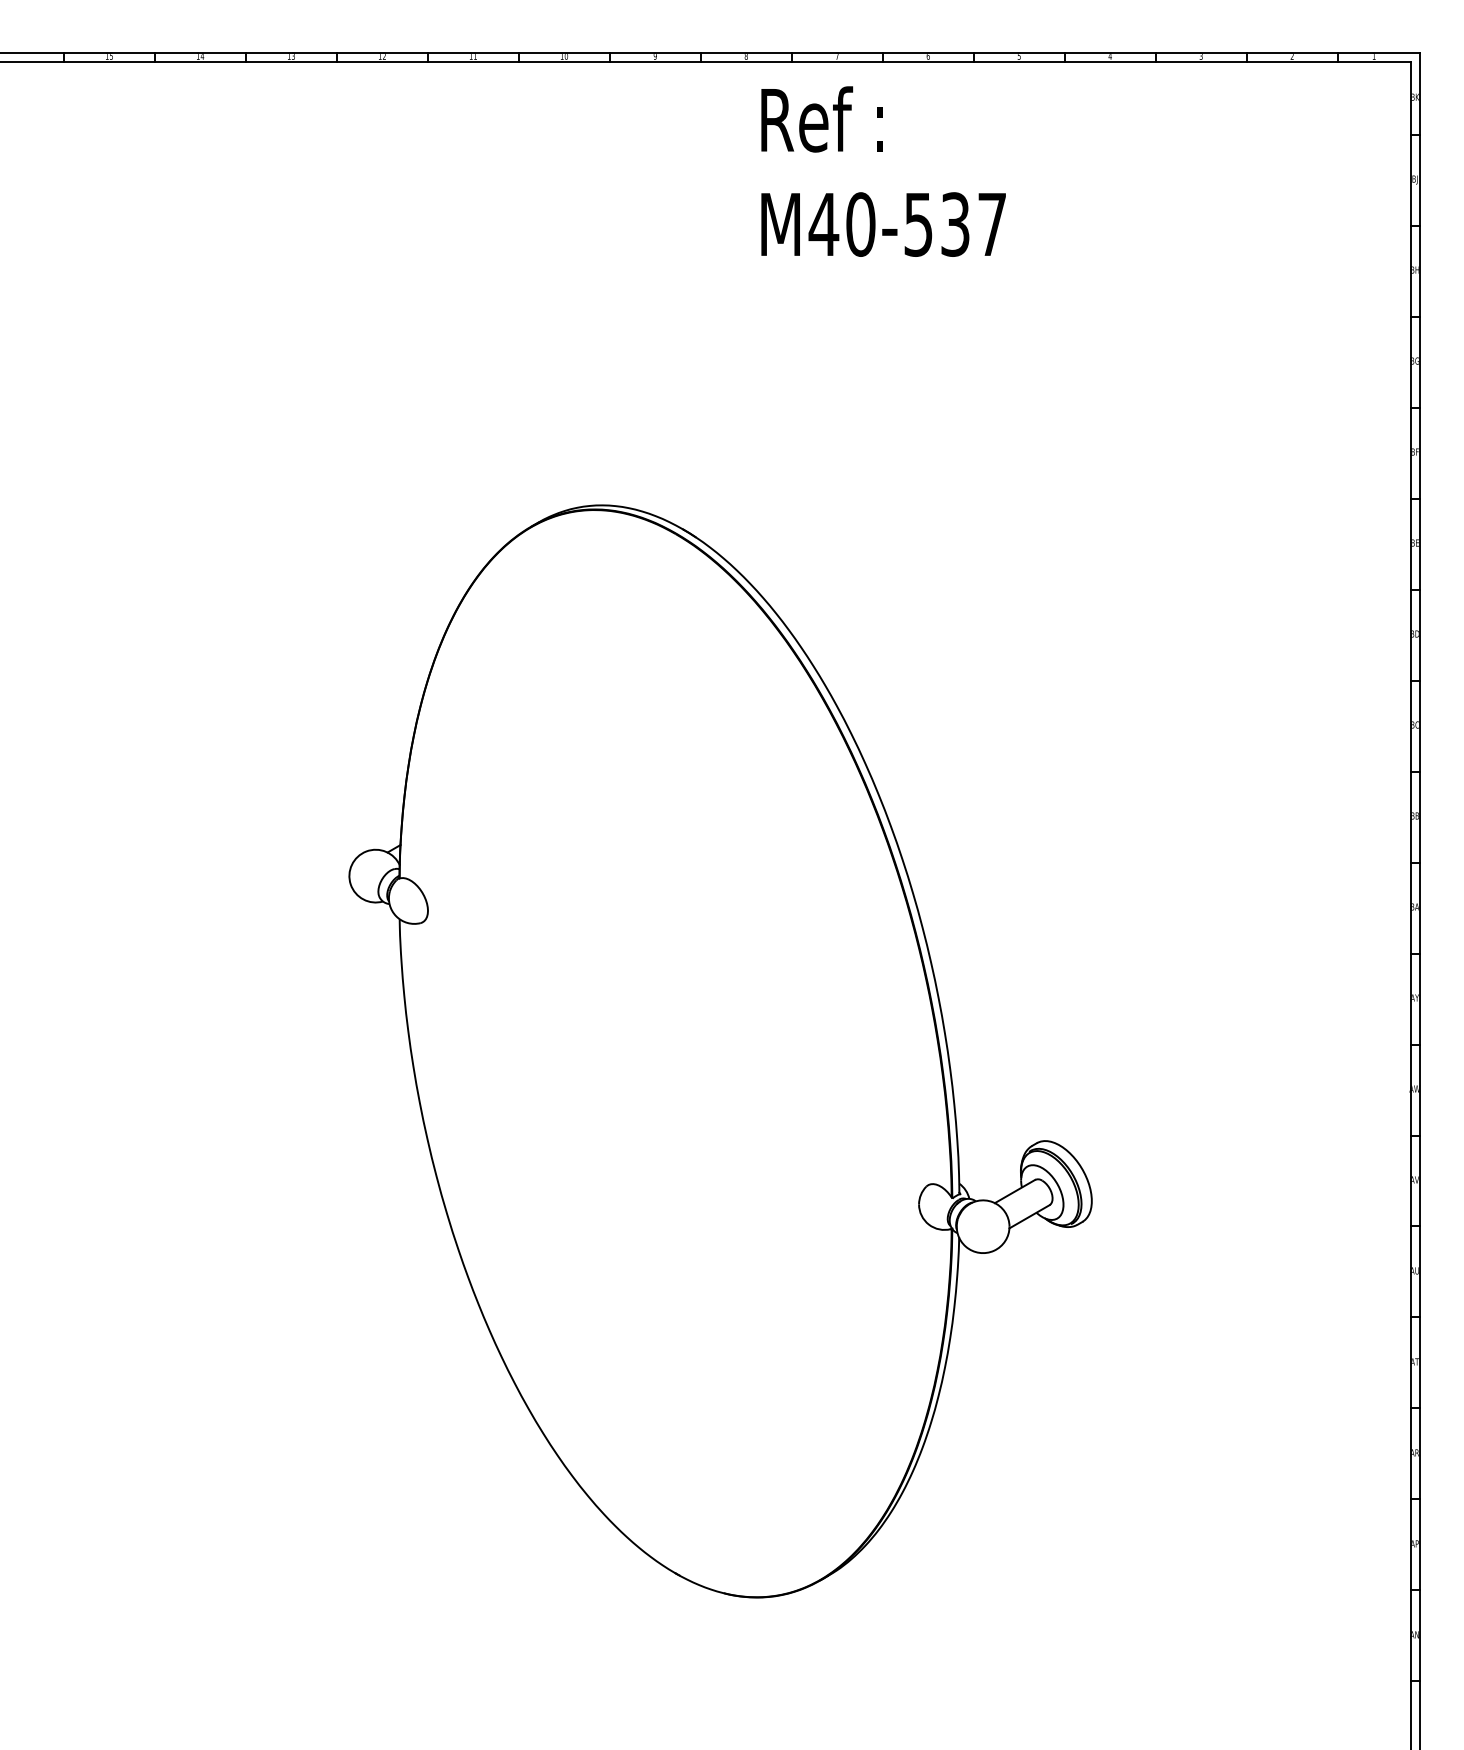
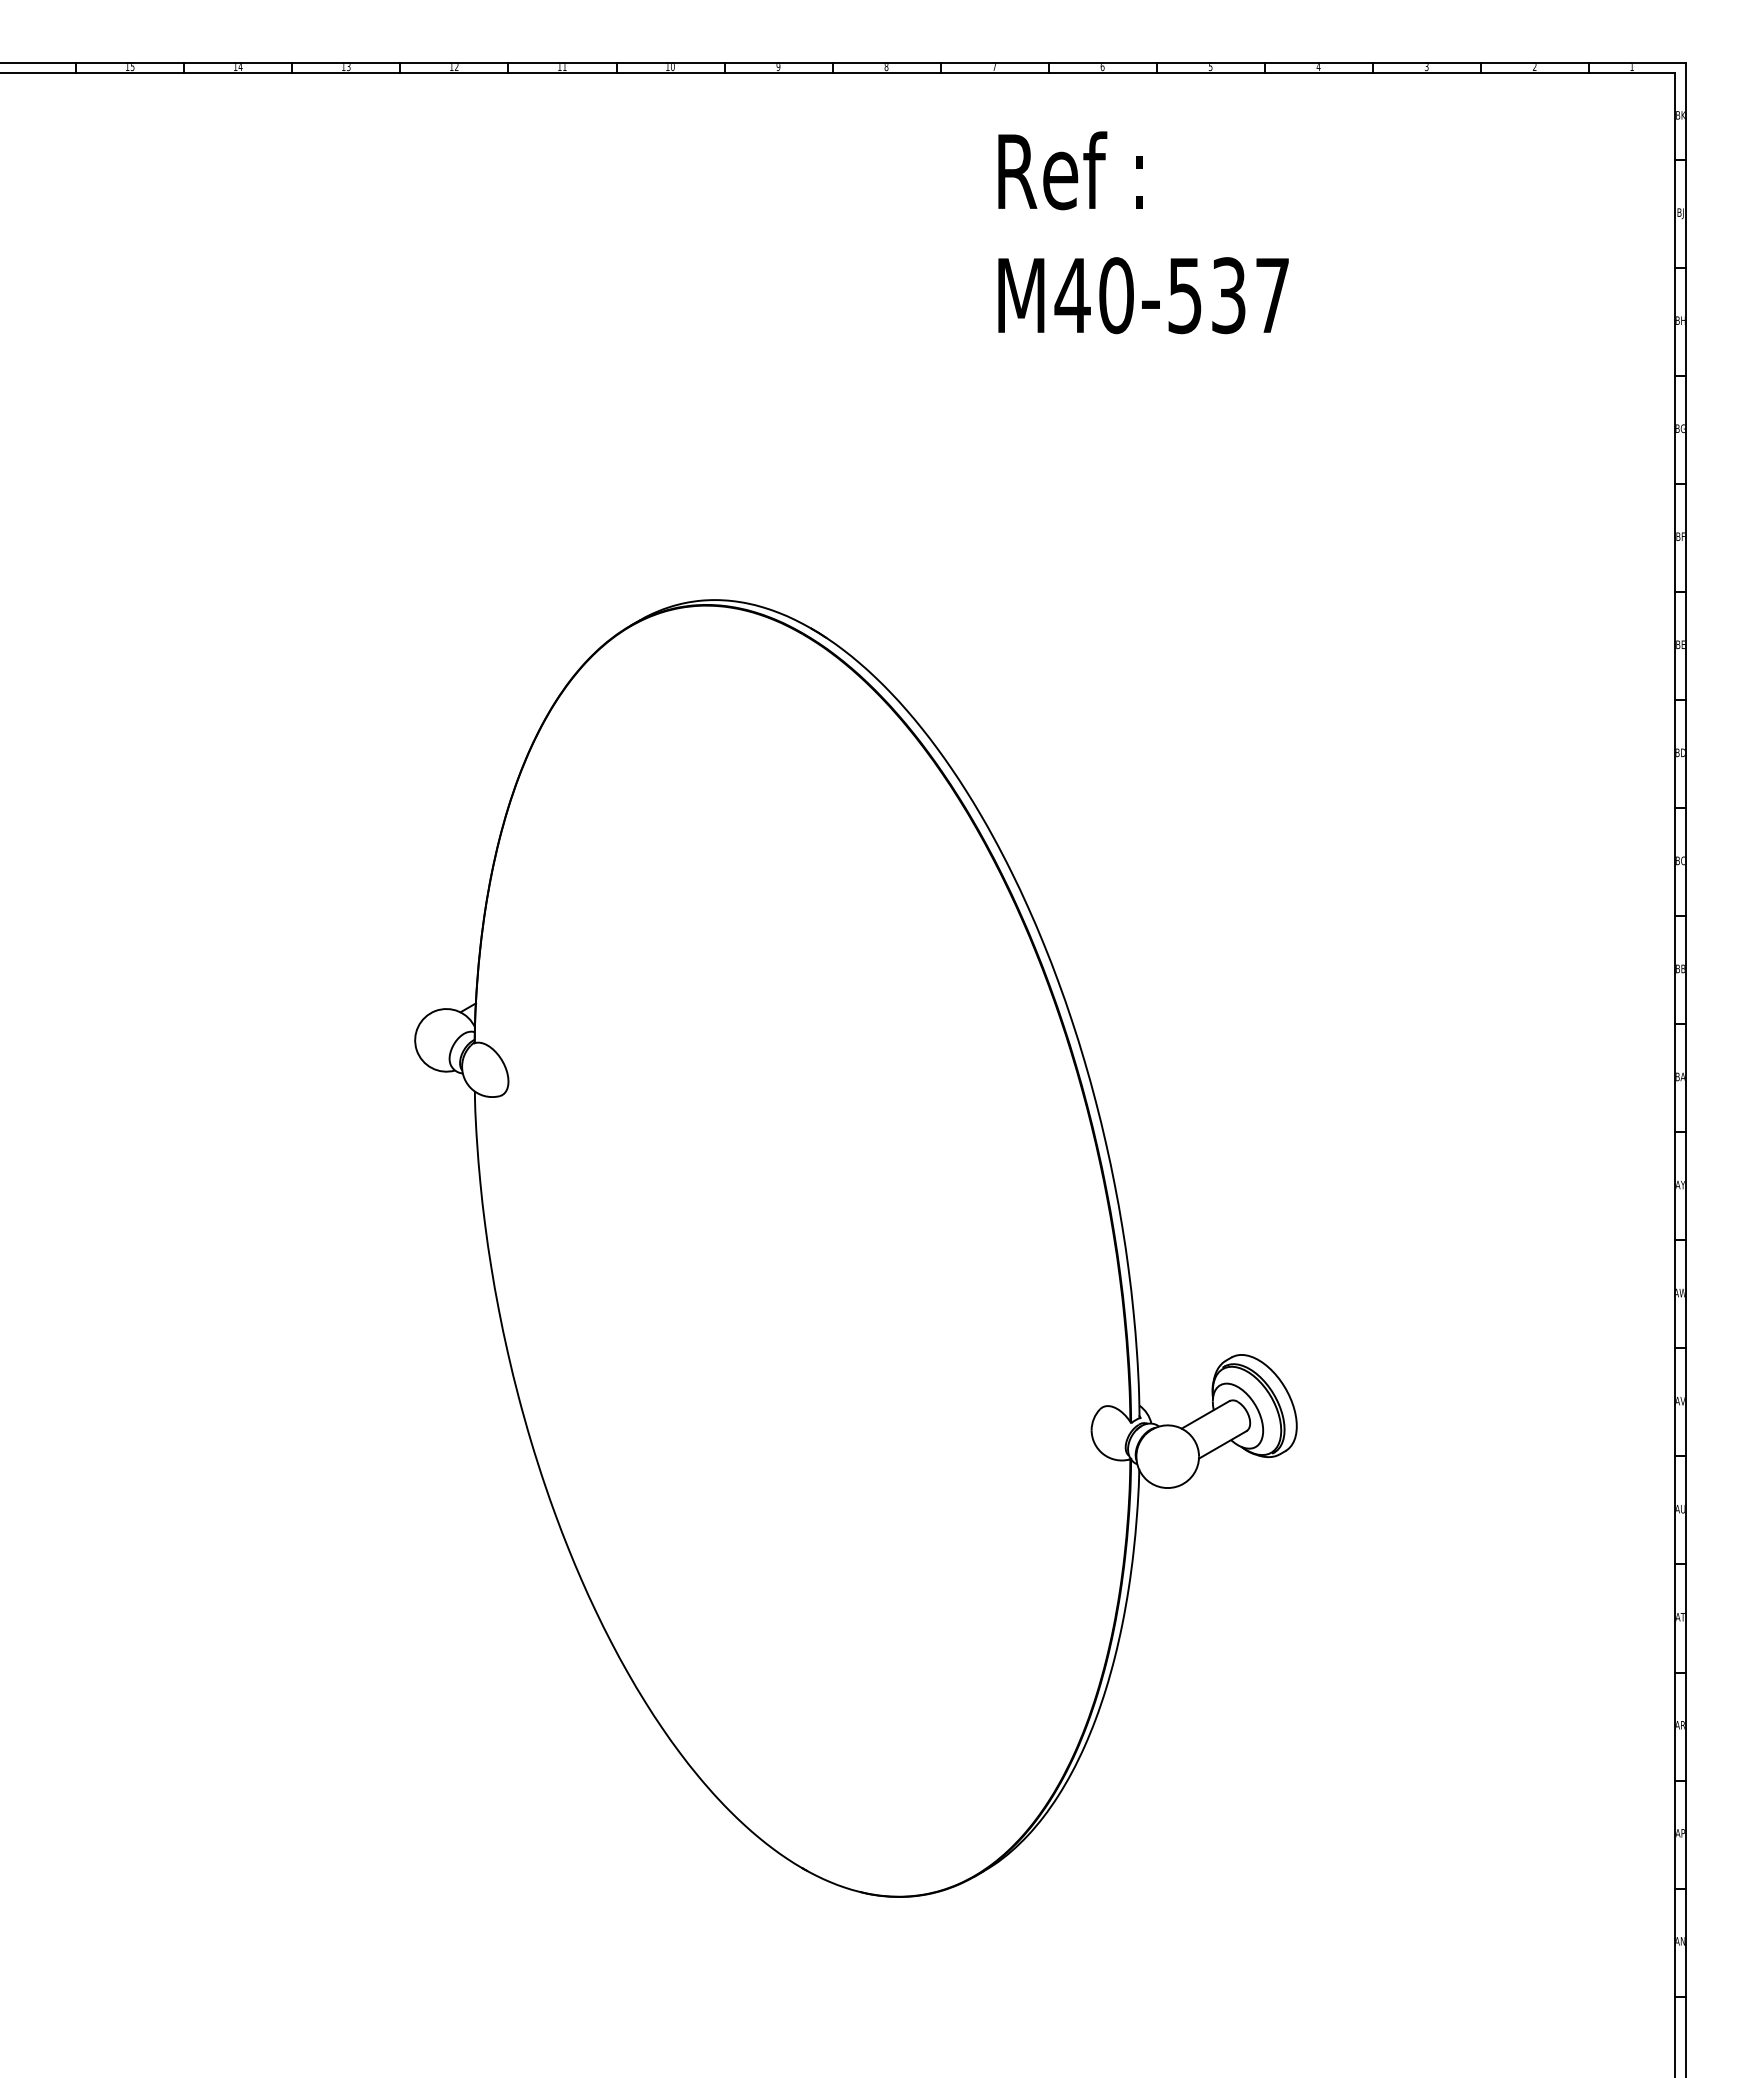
text: (883, 171) -> (1143, 232), moved

